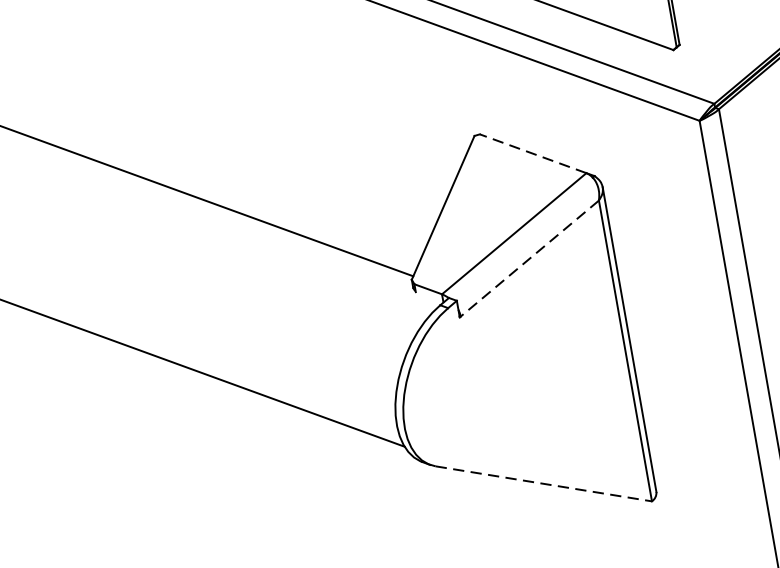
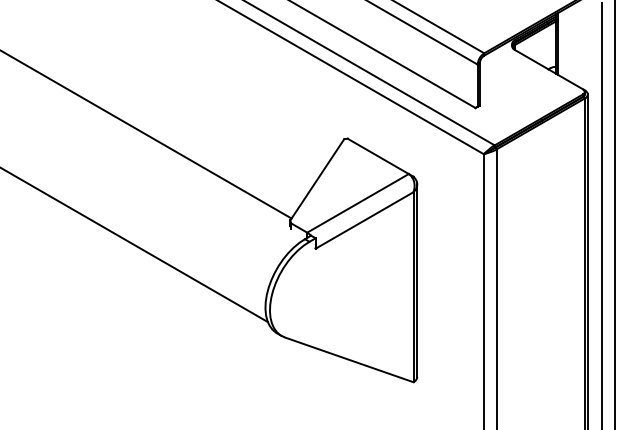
line: (531, 154) -> (377, 156), dashed -> solid
line: (529, 259) -> (364, 220), dashed -> solid
line: (544, 484) -> (349, 360), dashed -> solid

